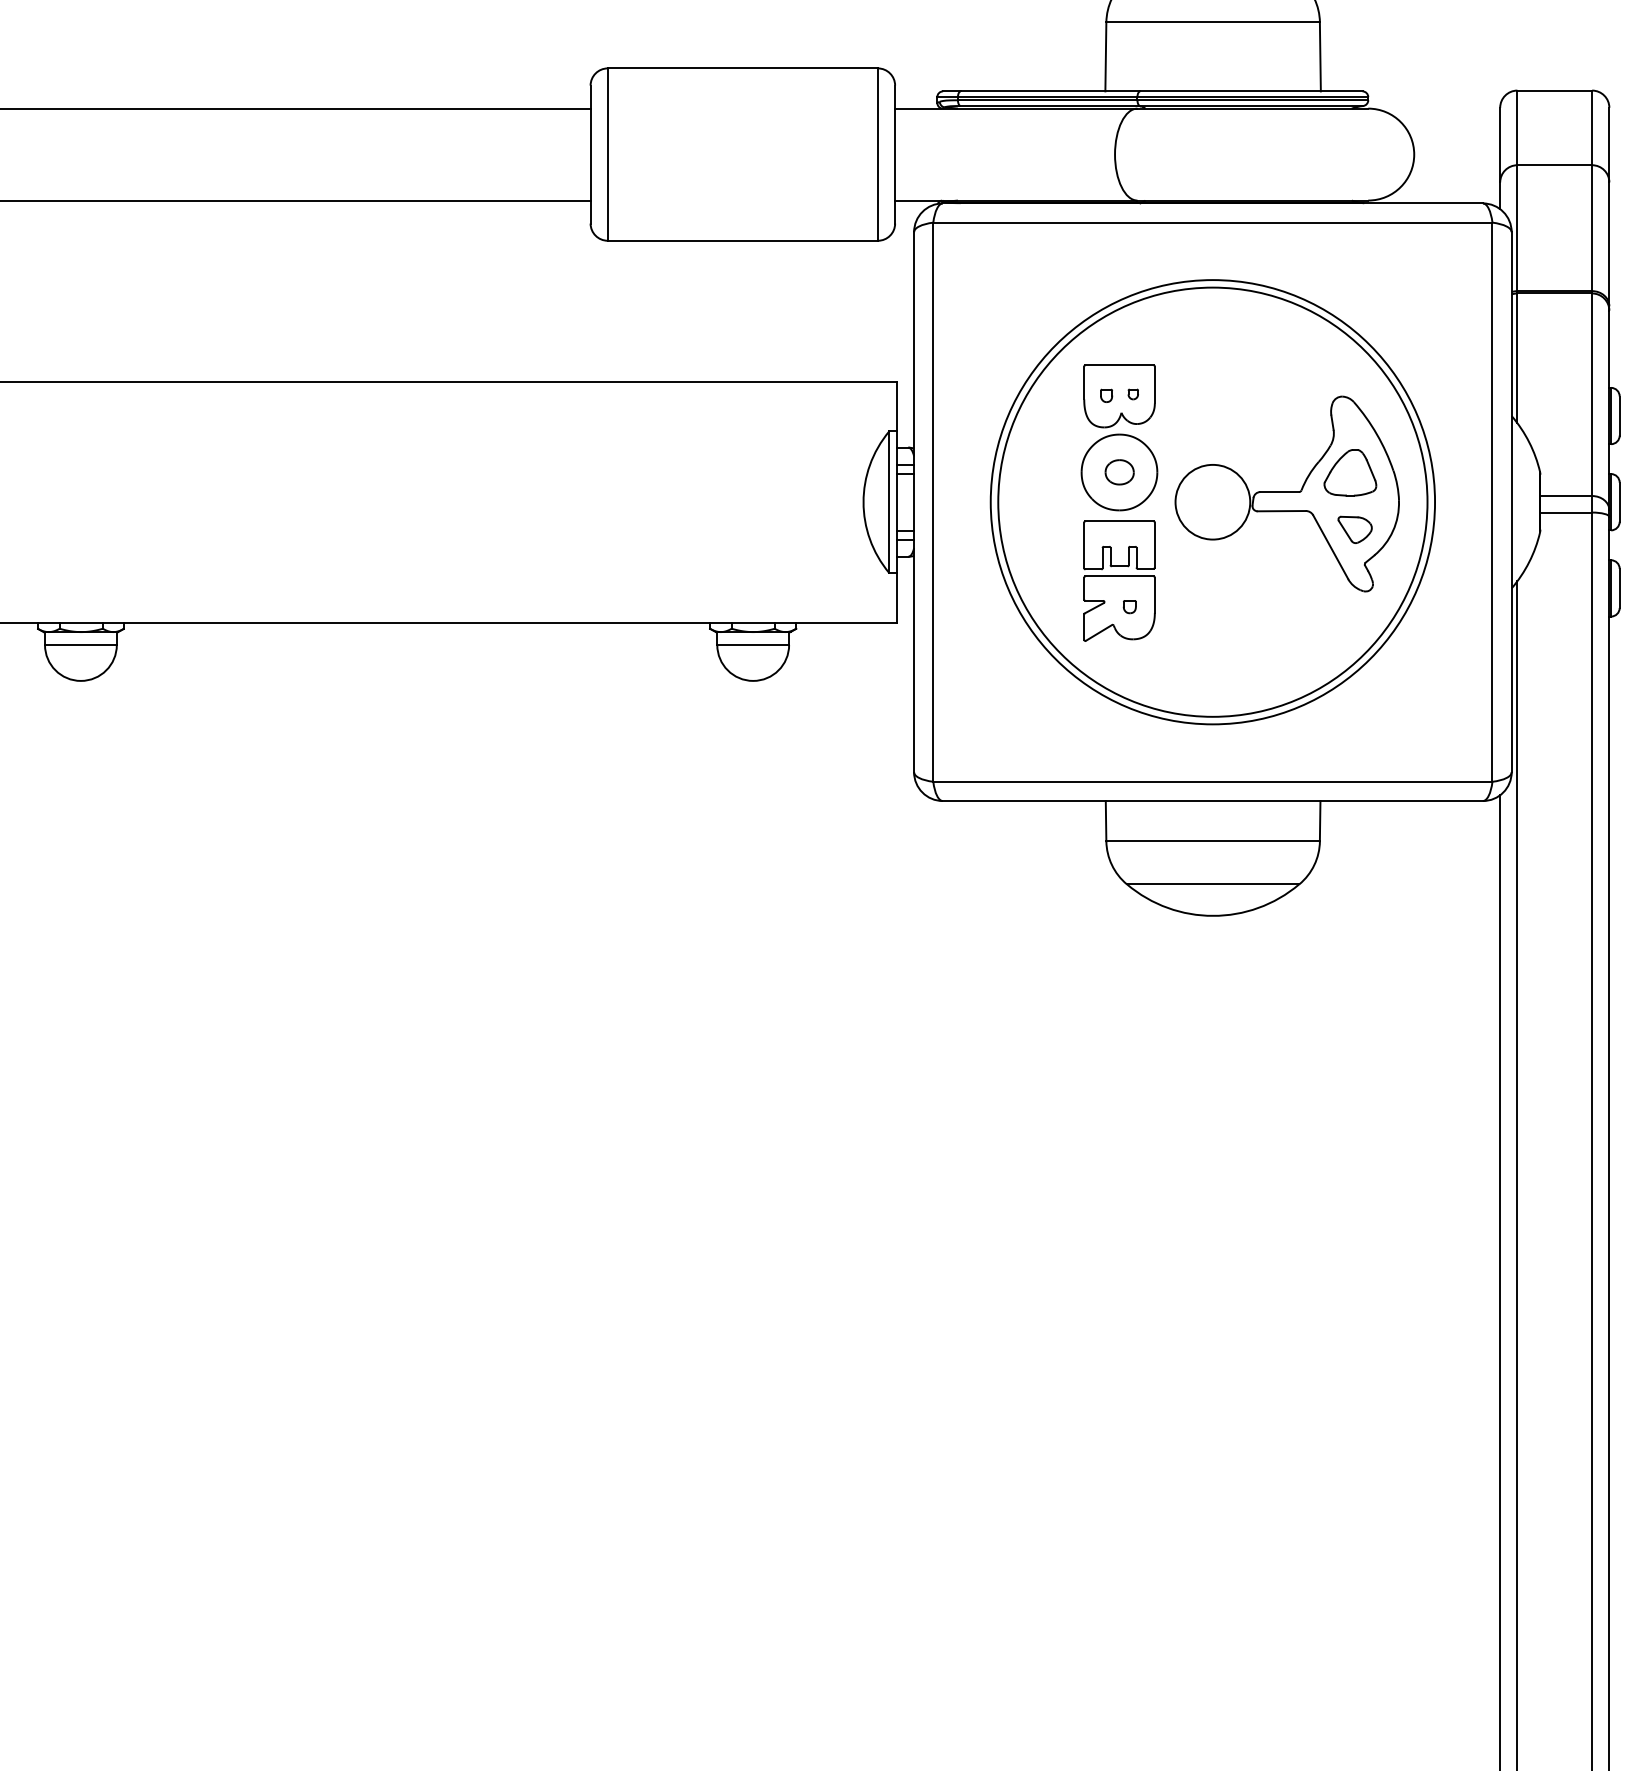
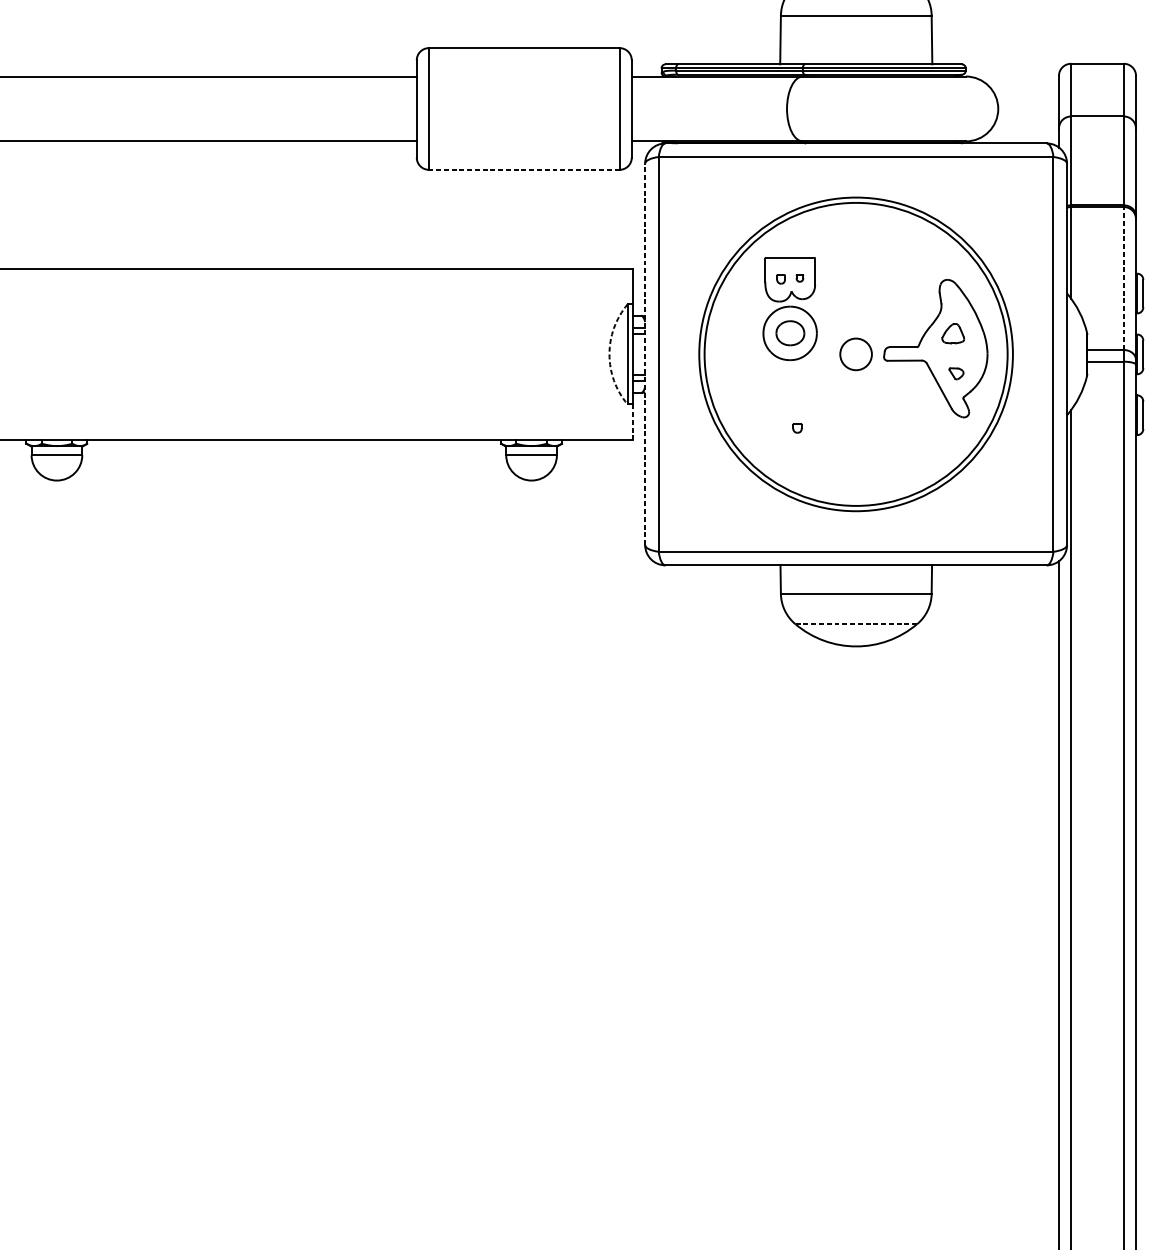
line: (742, 240) -> (524, 169), solid -> dashed
line: (1592, 394) -> (1124, 278), solid -> dashed
part: (1119, 472) -> (790, 333), size x1.4
part: (1350, 472) -> (953, 333), size x0.6
line: (914, 501) -> (645, 353), solid -> dashed
circle: (1212, 501) -> (855, 353), size x0.6
arc: (863, 502) -> (609, 354), solid -> dashed
part: (1354, 529) -> (956, 373), size x0.6
part: (1119, 580) -> (790, 409), removed
line: (896, 597) -> (632, 421), solid -> dashed
line: (1212, 884) -> (855, 624), solid -> dashed

